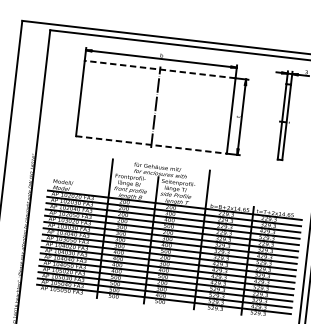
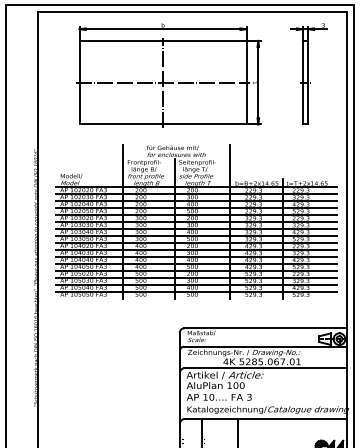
line: (160, 69) -> (163, 40), dashed -> solid
line: (155, 107) -> (162, 82), added
line: (151, 145) -> (163, 124), dashed -> solid

